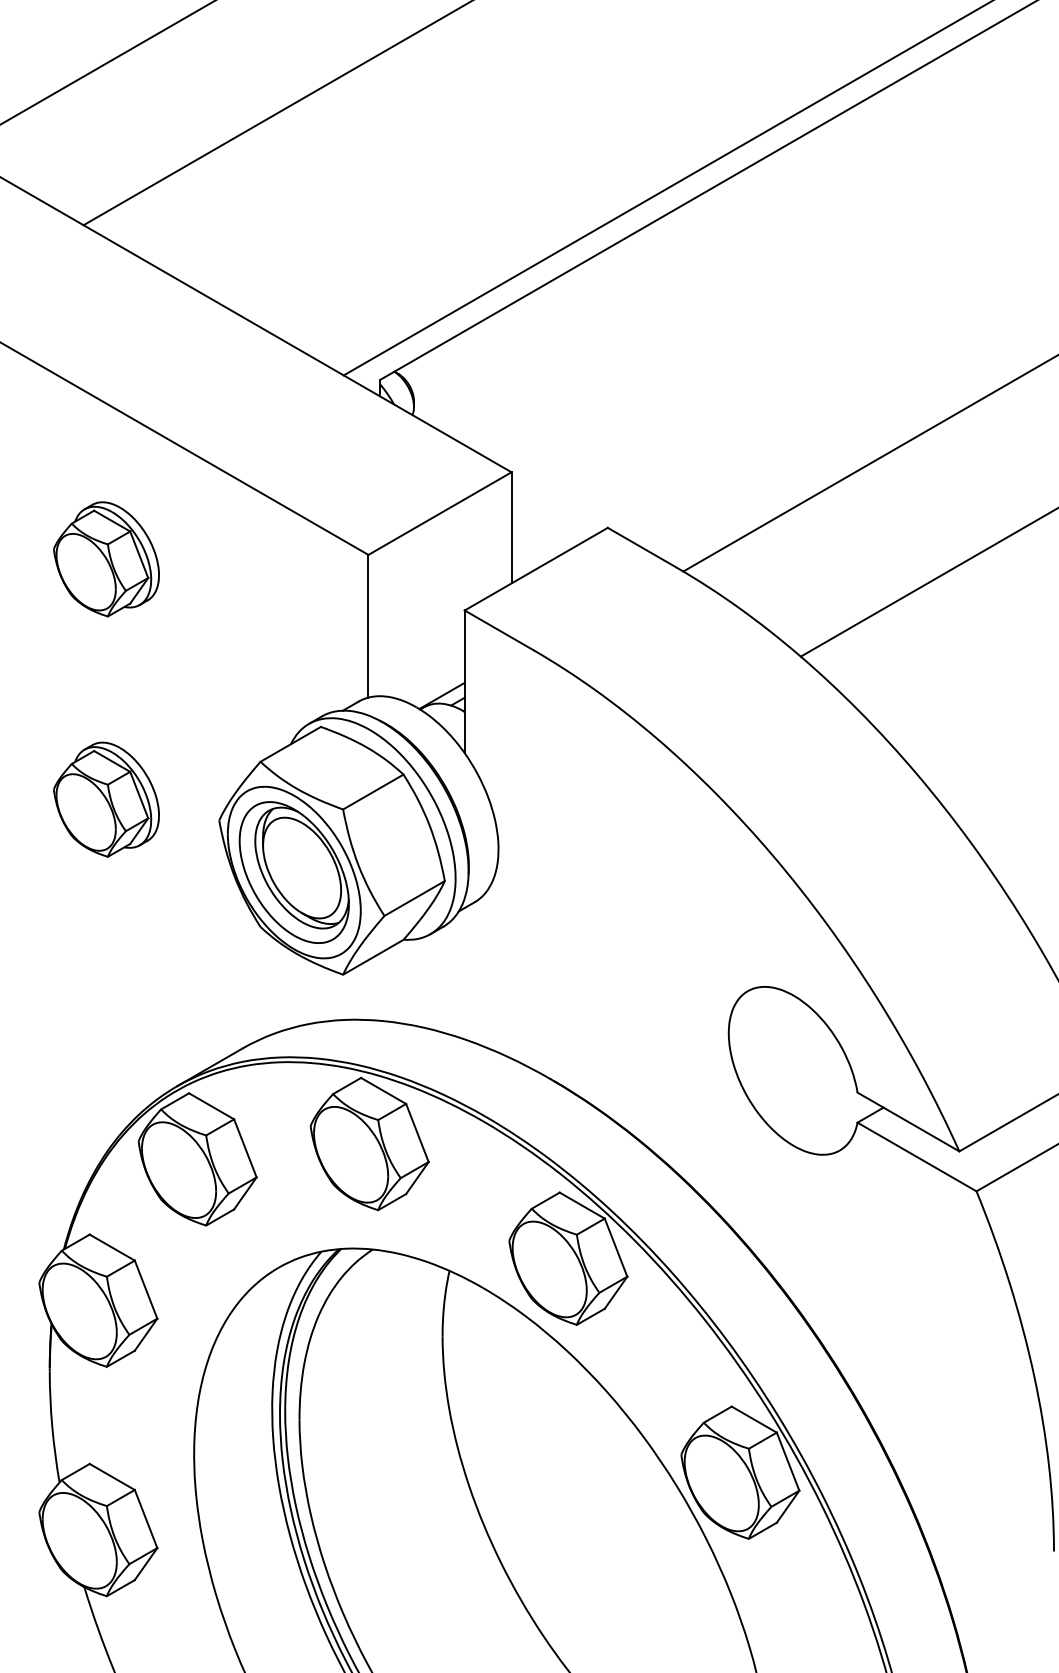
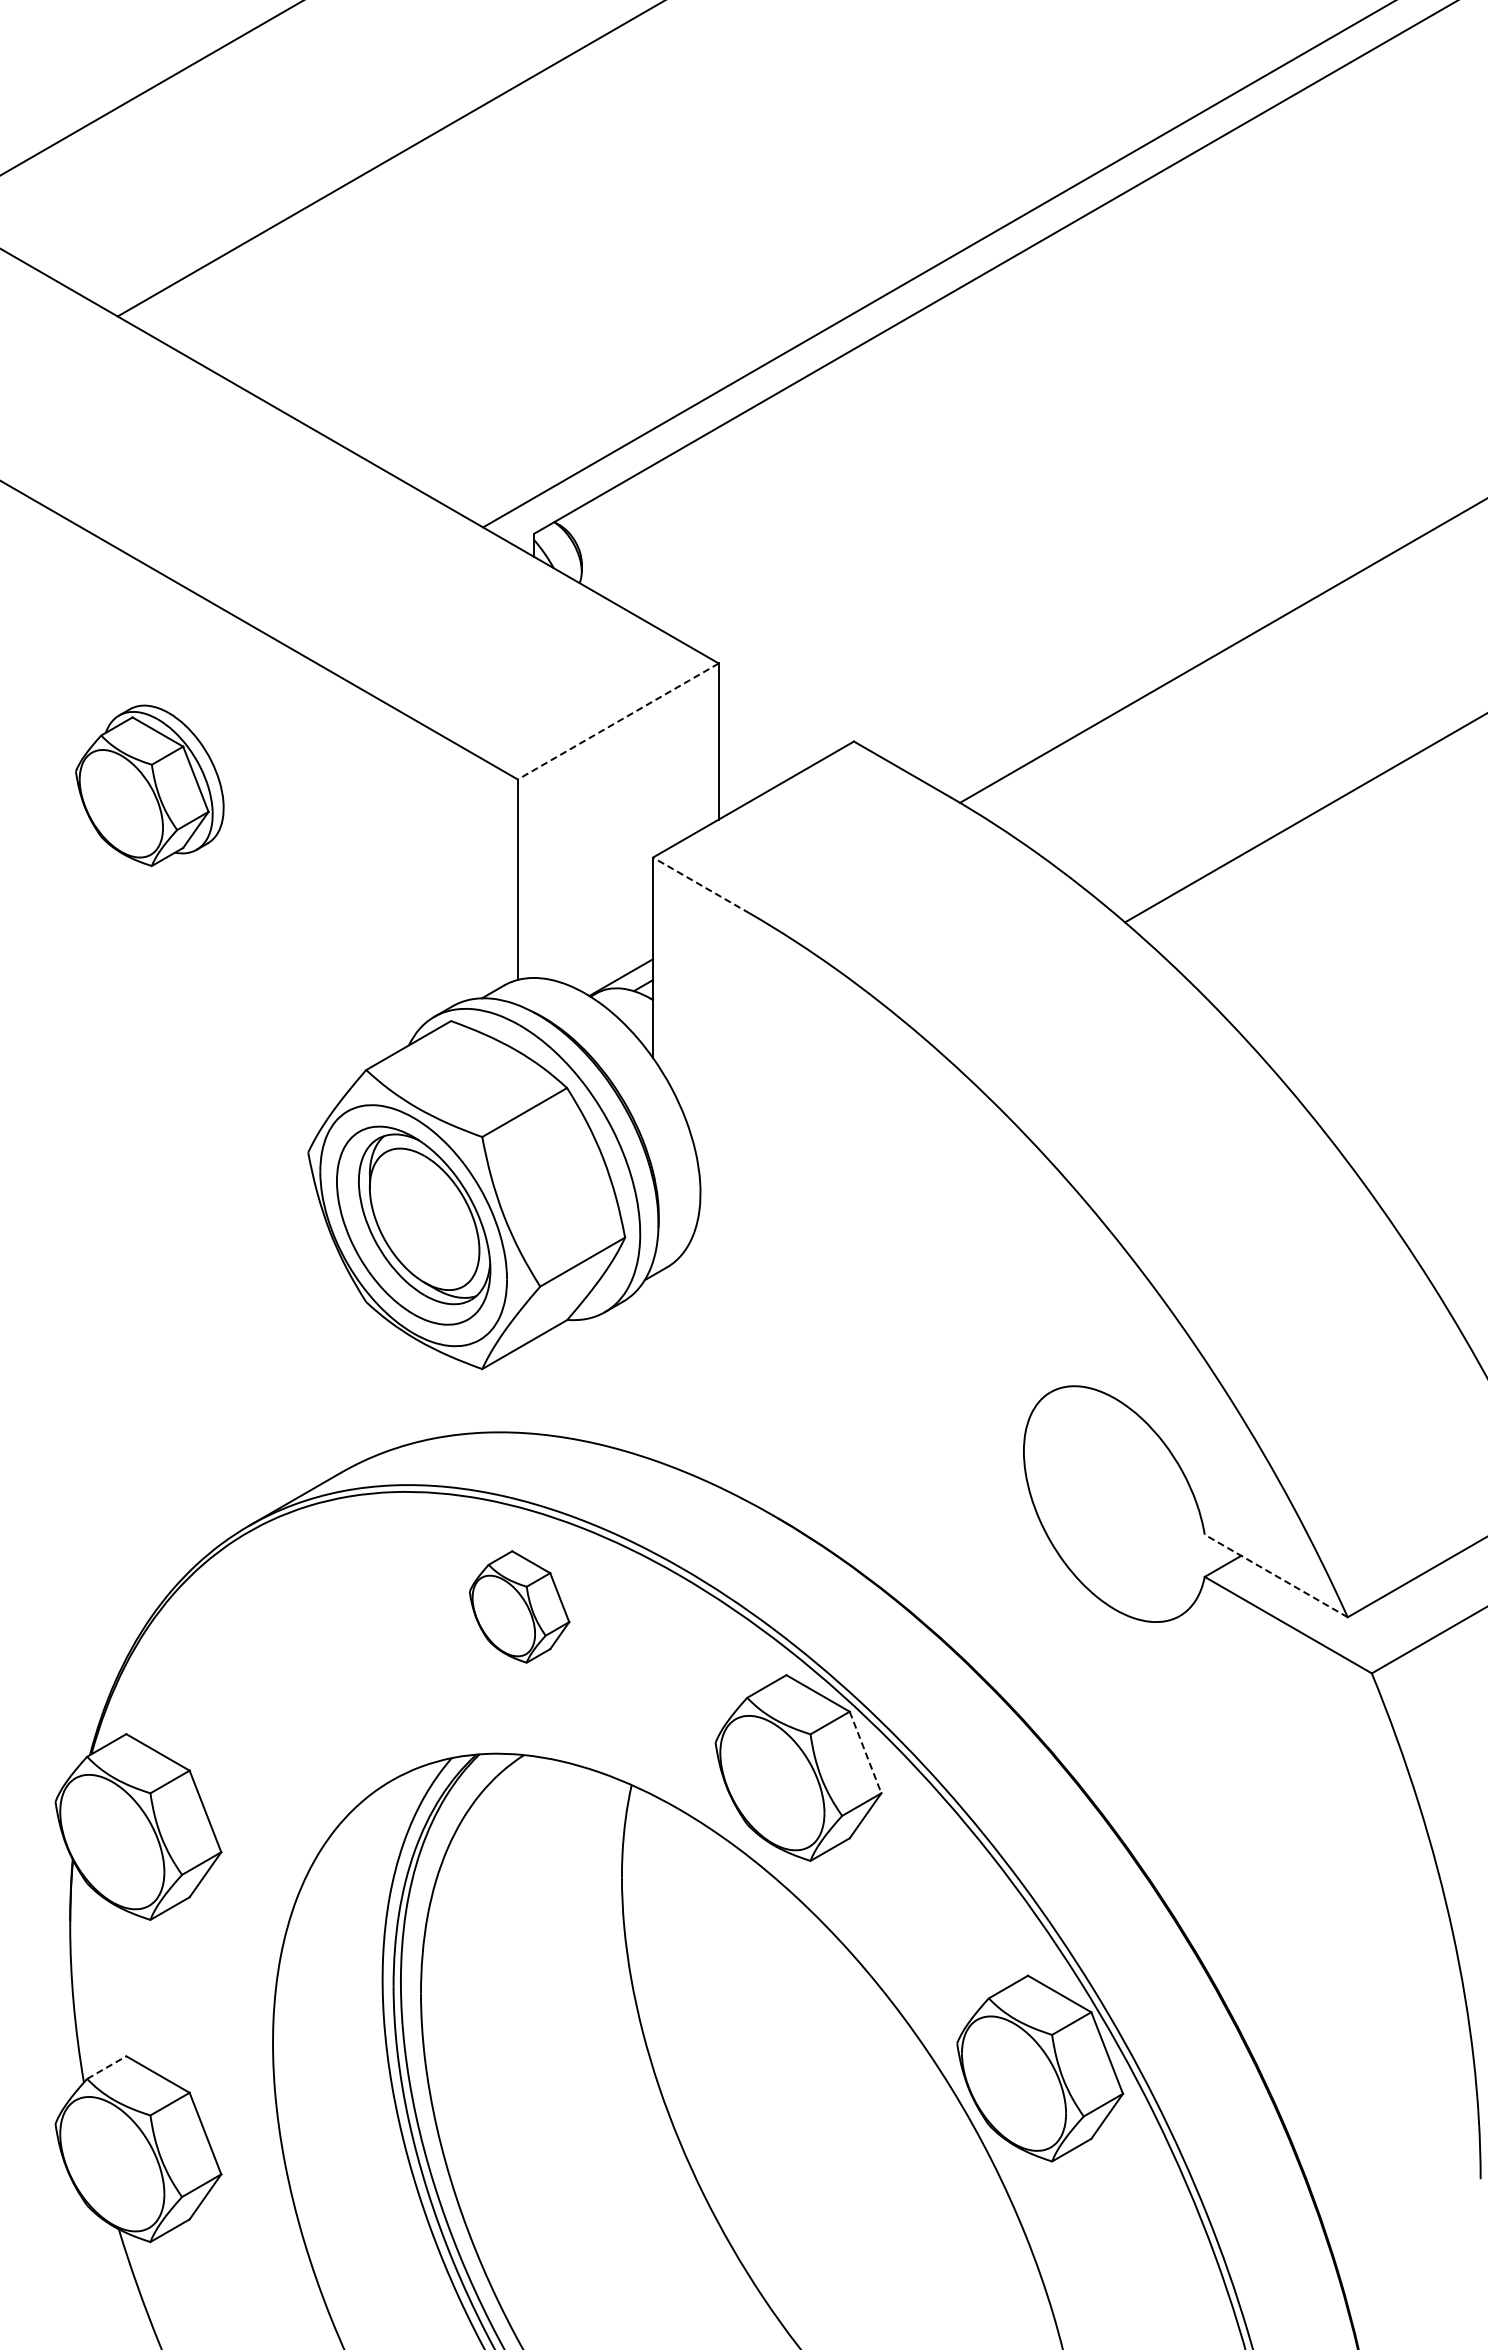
line: (439, 513) -> (617, 721), solid -> dashed
line: (499, 630) -> (701, 885), solid -> dashed
part: (106, 799) -> (149, 1123), removed
line: (908, 1122) -> (1276, 1576), solid -> dashed
part: (369, 1143) -> (519, 1606), size x0.6
part: (197, 1159) -> (277, 1628), removed
line: (616, 1247) -> (865, 1752), solid -> dashed
line: (75, 1471) -> (106, 2067), solid -> dashed

